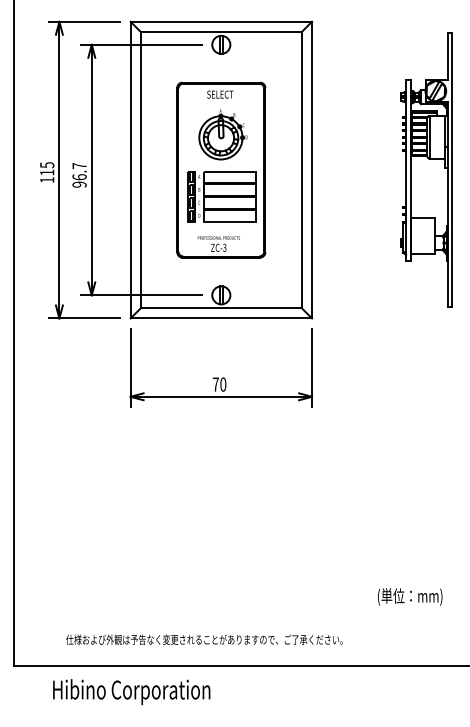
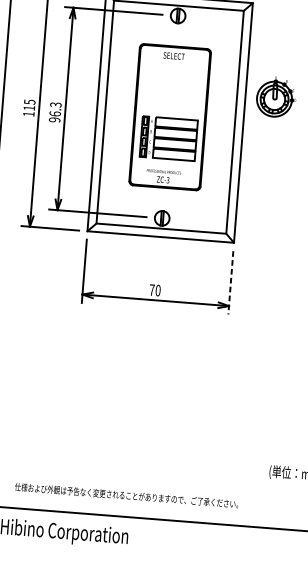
part: (222, 134) -> (275, 96), moved
text: (79, 166) -> (55, 105), 96.7 -> 96.3
line: (312, 368) -> (231, 283), solid -> dashed

